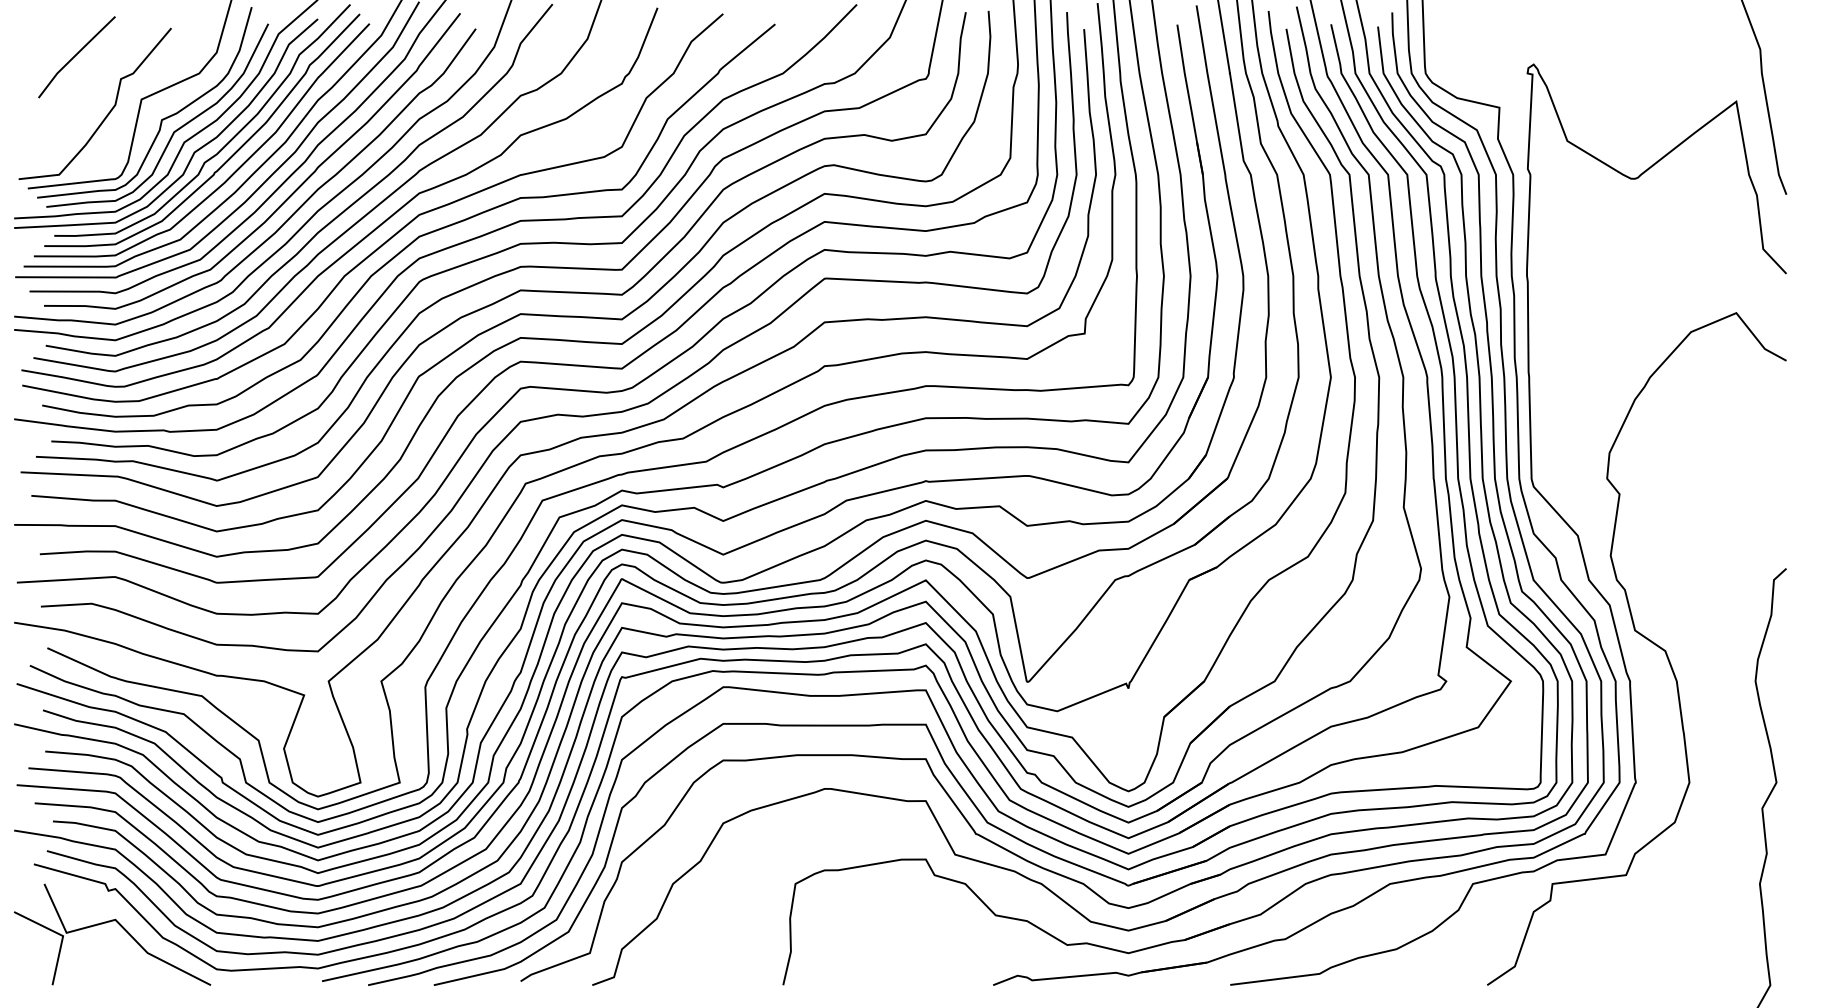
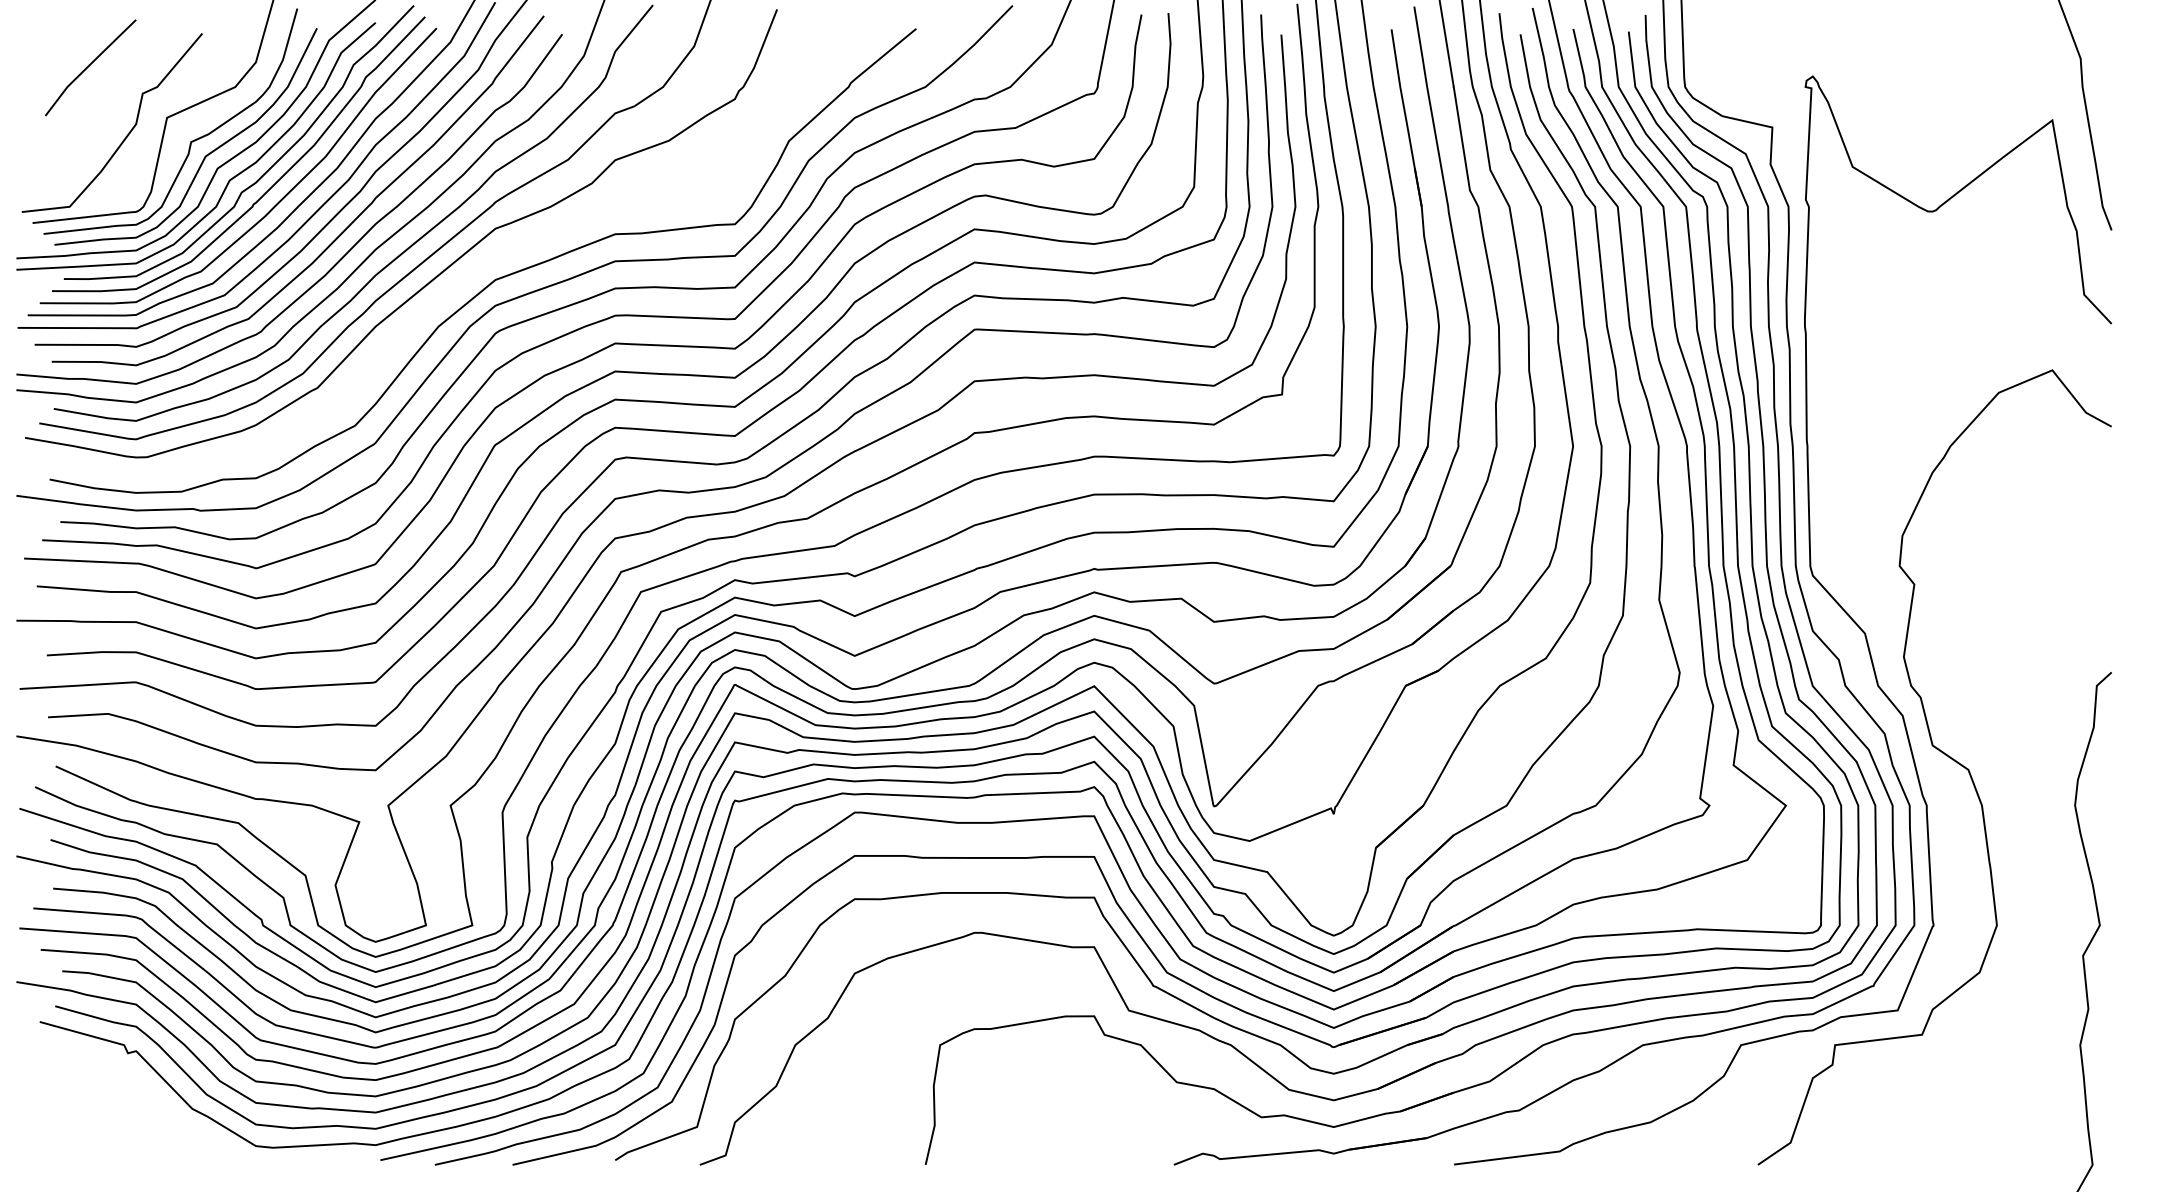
curve: (395, 232) -> (467, 275), removed
part: (120, 926) -> (142, 1095), removed

